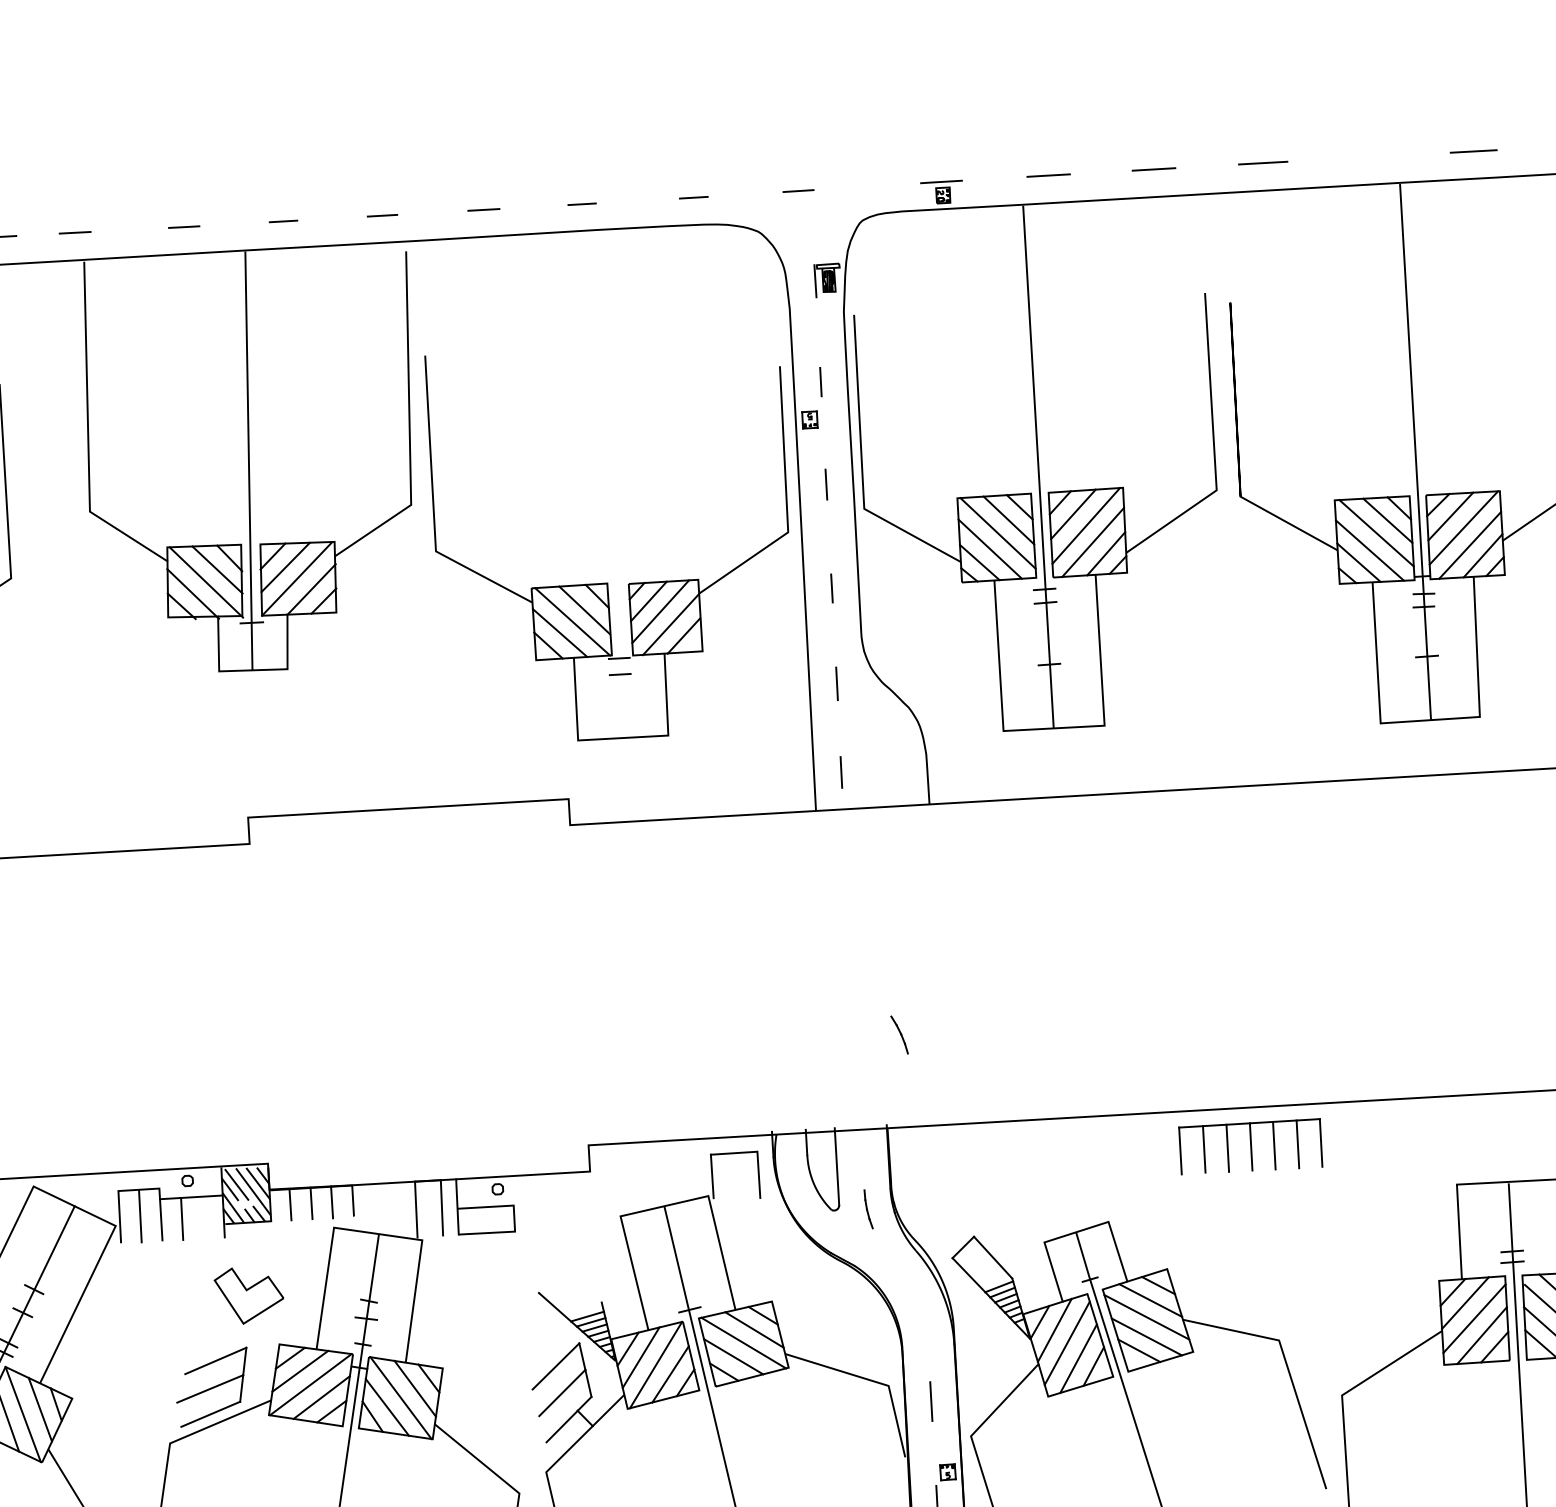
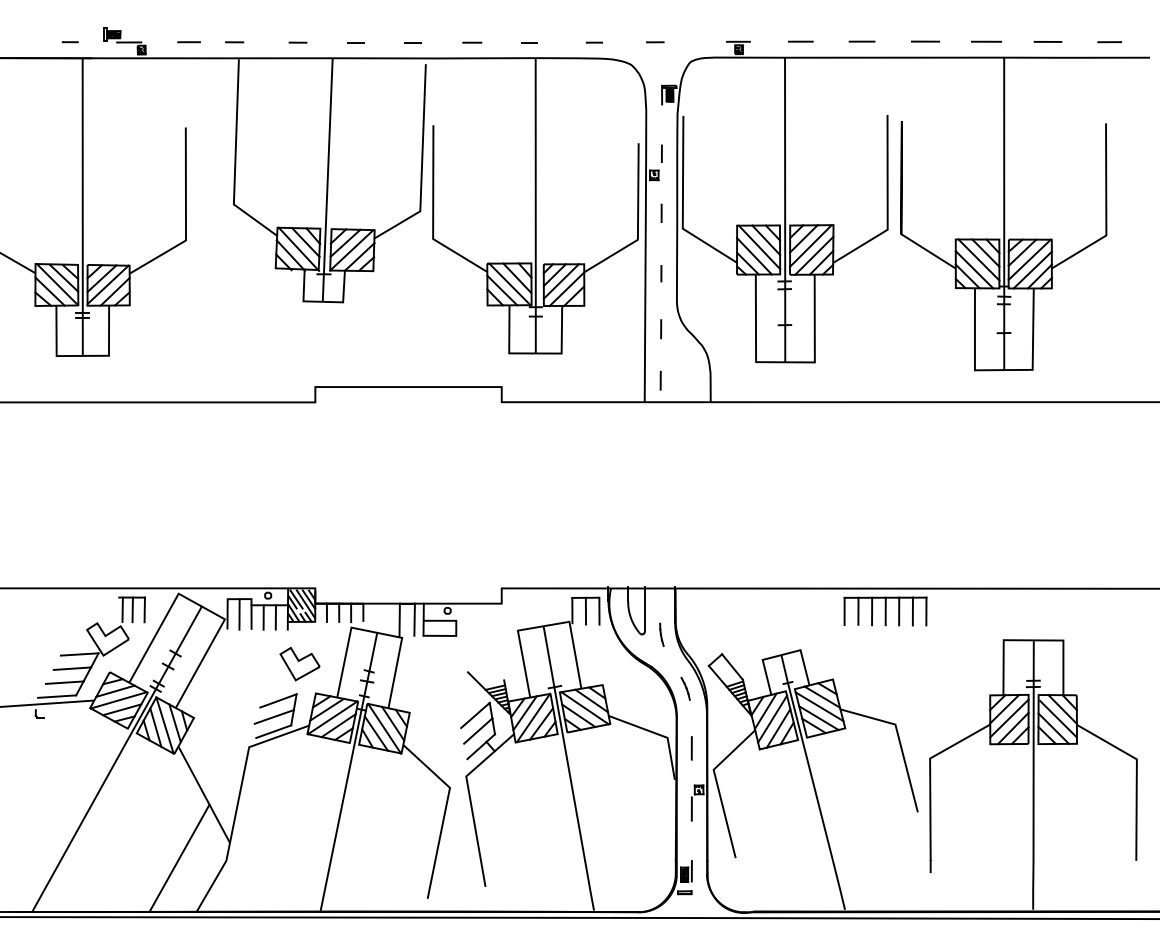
line: (1367, 156) -> (986, 41), added
line: (608, 483) -> (535, 205), added
part: (899, 1034) -> (685, 688), moved
line: (734, 1175) -> (585, 610), added
line: (202, 1217) -> (275, 617), added

